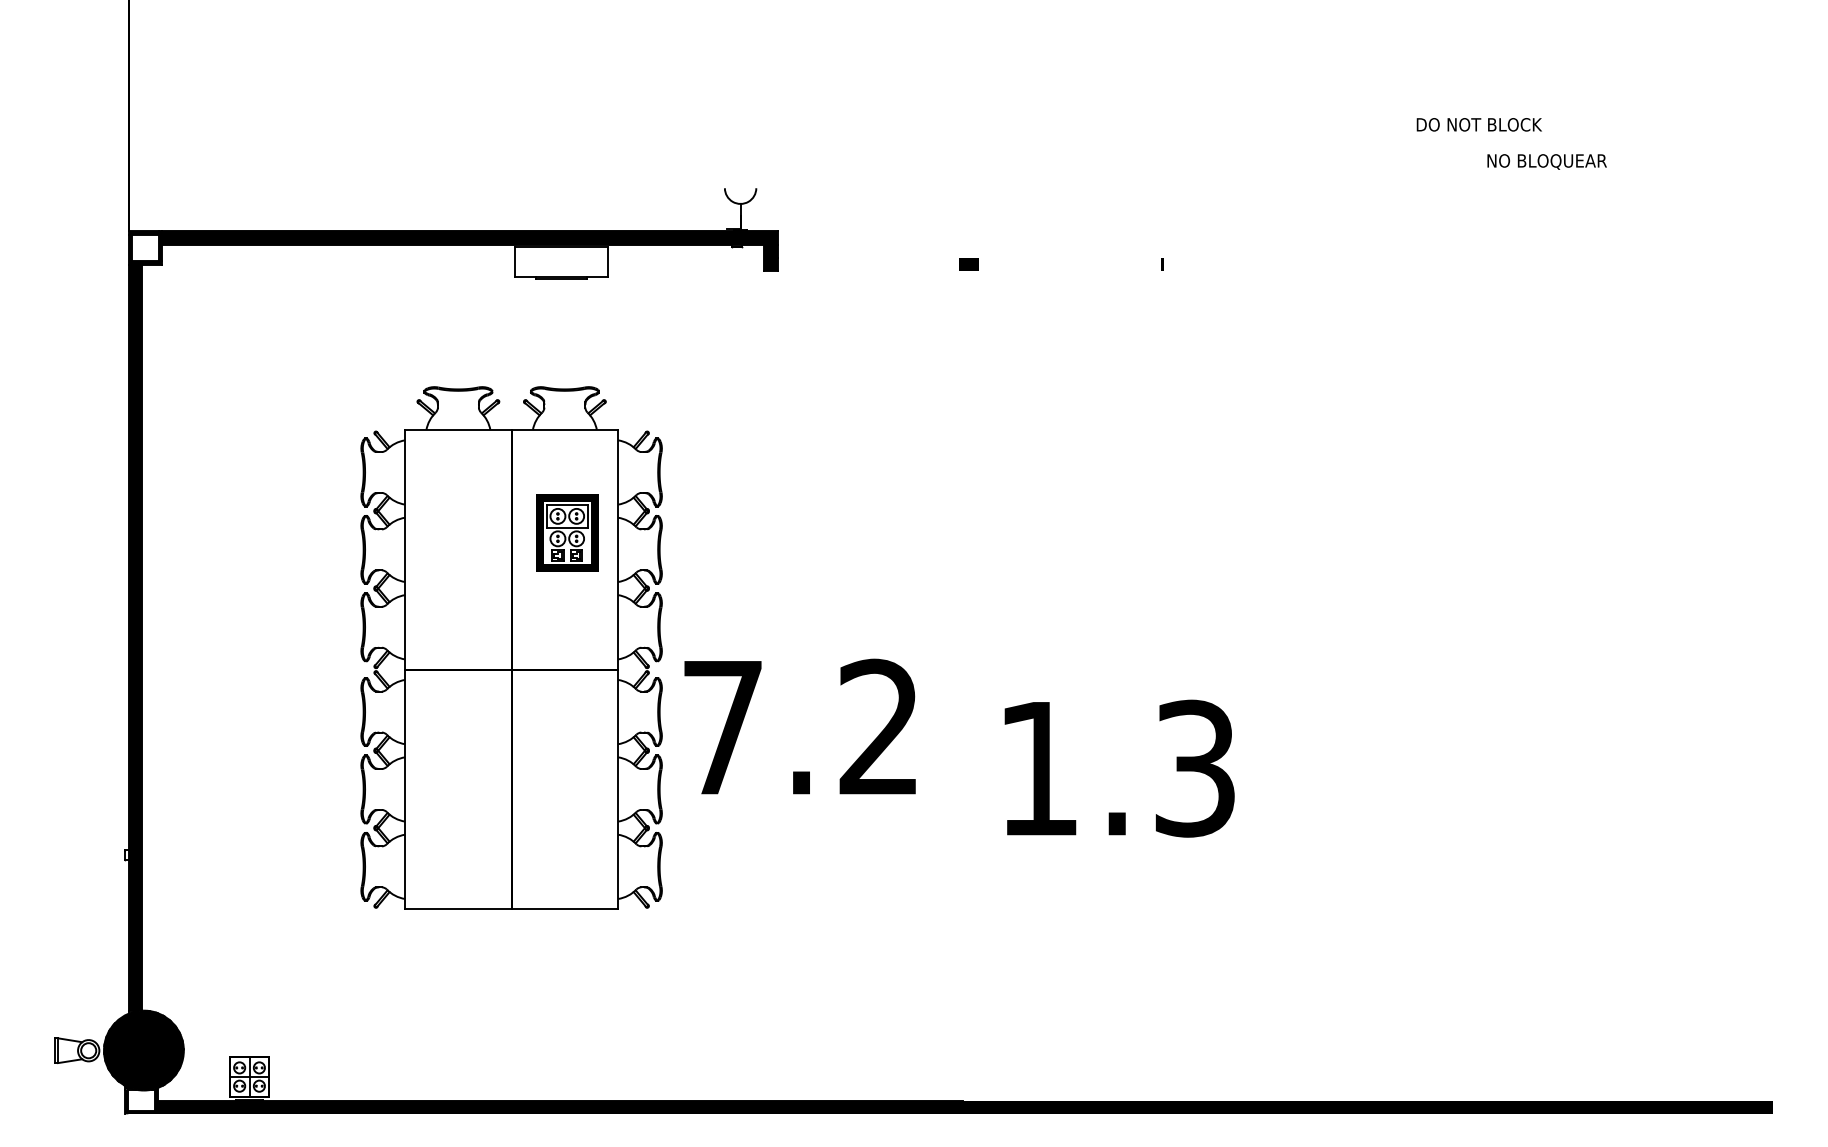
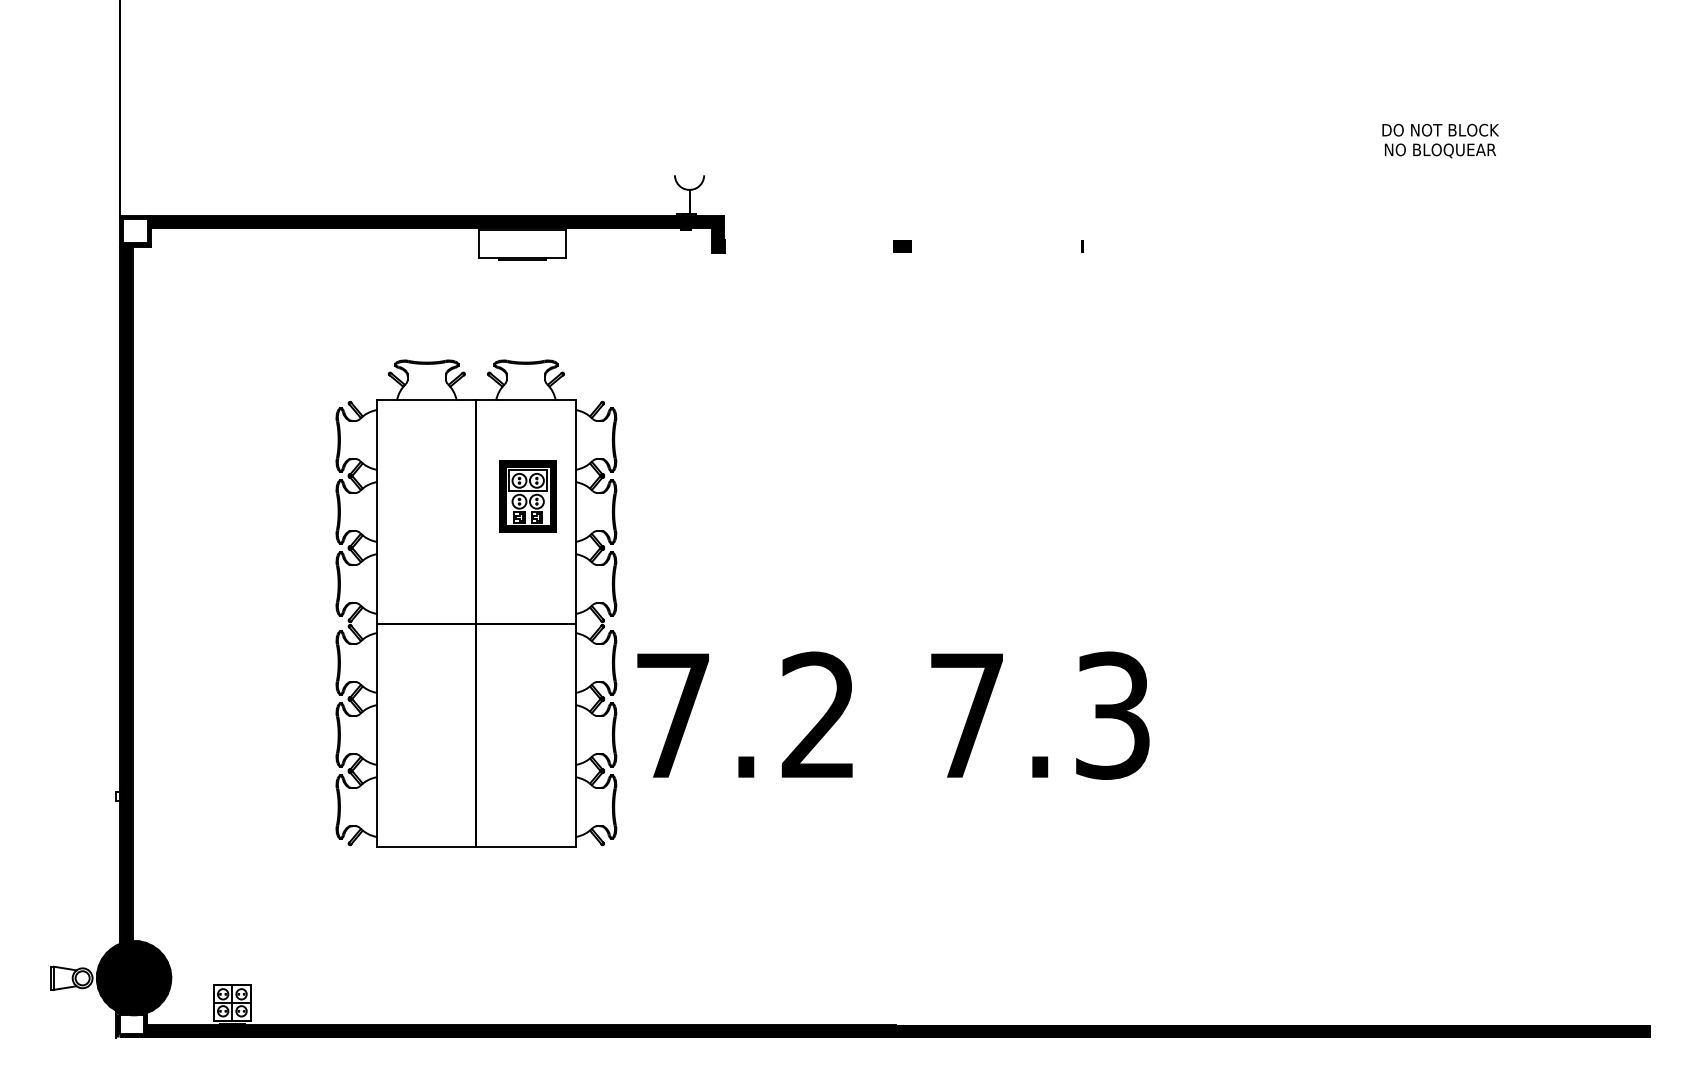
text: (1478, 124) -> (1439, 129), moved
text: (799, 726) -> (744, 714), moved
text: (1038, 768) -> (966, 715), 1.3 -> 7.3

